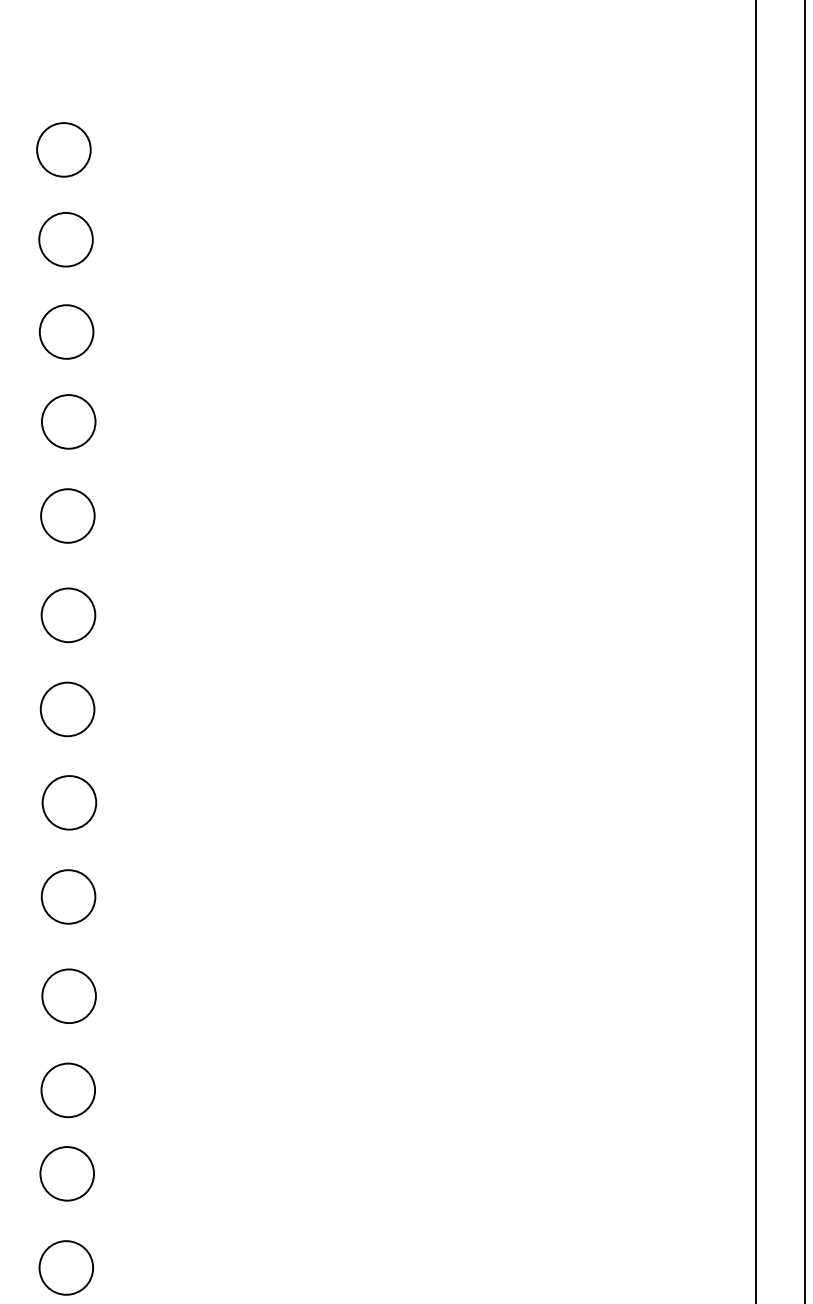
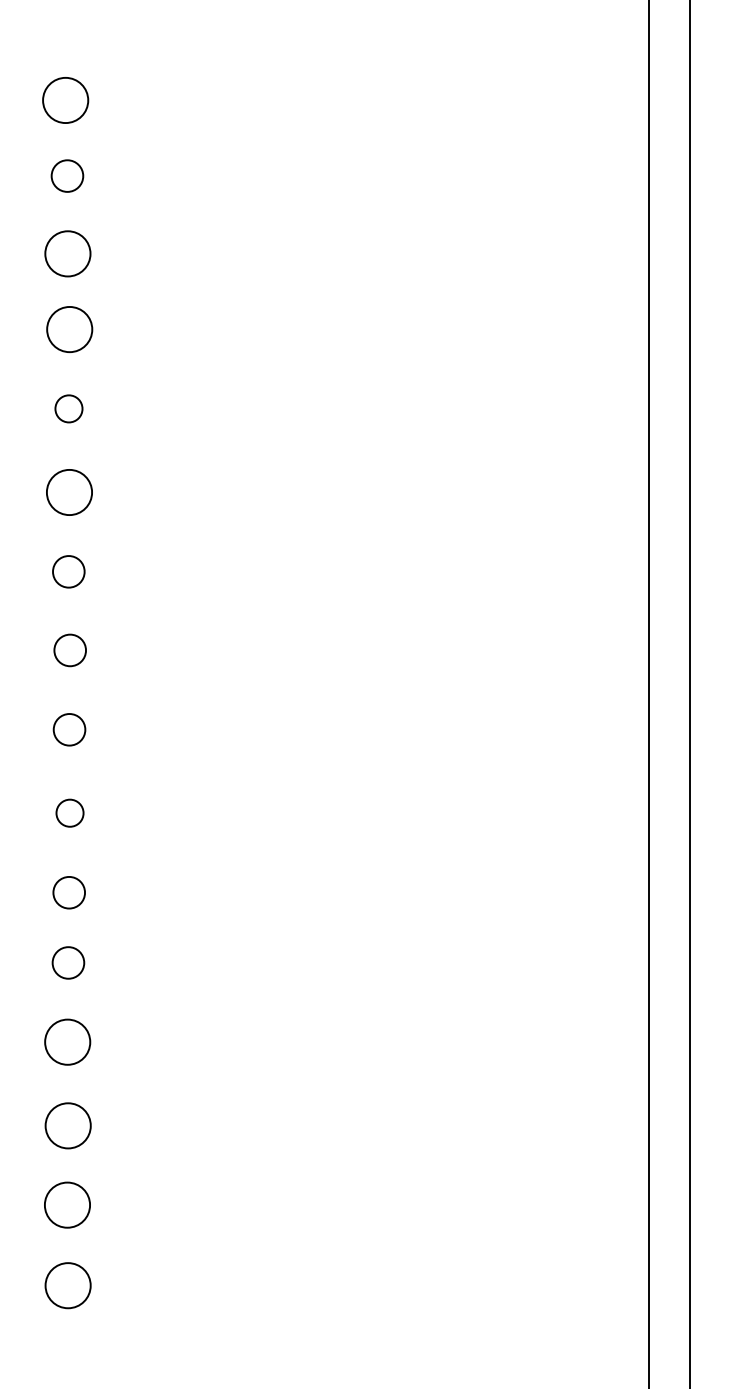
part: (66, 238) -> (67, 175), size x0.7
part: (67, 515) -> (68, 408), size x0.6
part: (67, 709) -> (68, 571), size x0.7
part: (68, 802) -> (69, 650), size x0.7
part: (68, 896) -> (69, 729), size x0.7
part: (68, 995) -> (69, 812), size x0.6
part: (67, 1090) -> (68, 892), size x0.7
part: (67, 1173) -> (68, 962), size x0.7

